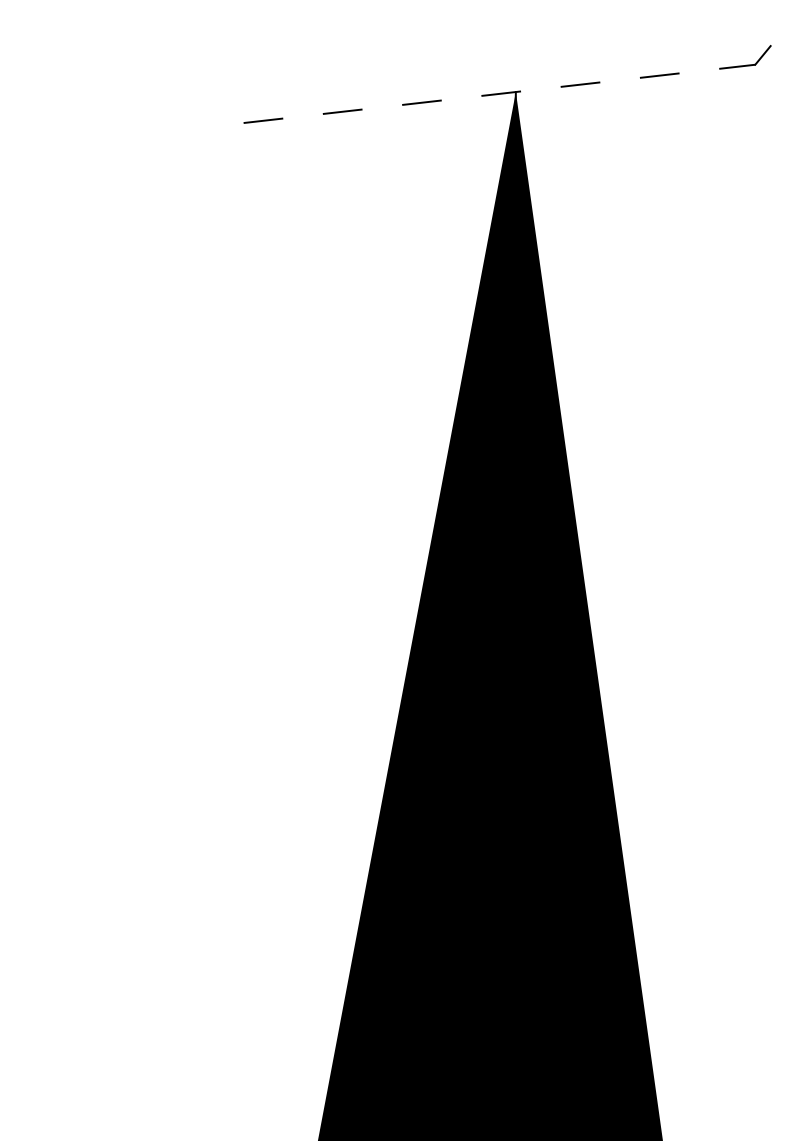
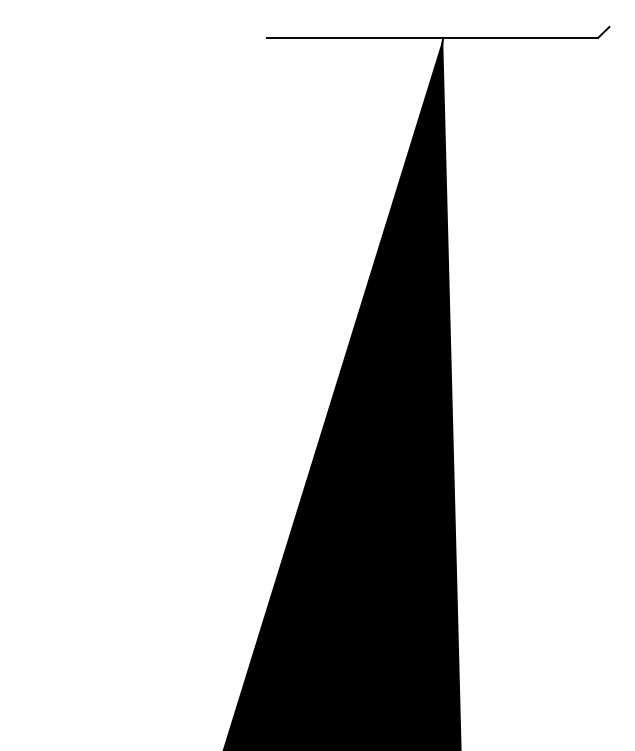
line: (499, 93) -> (432, 37), dashed -> solid

